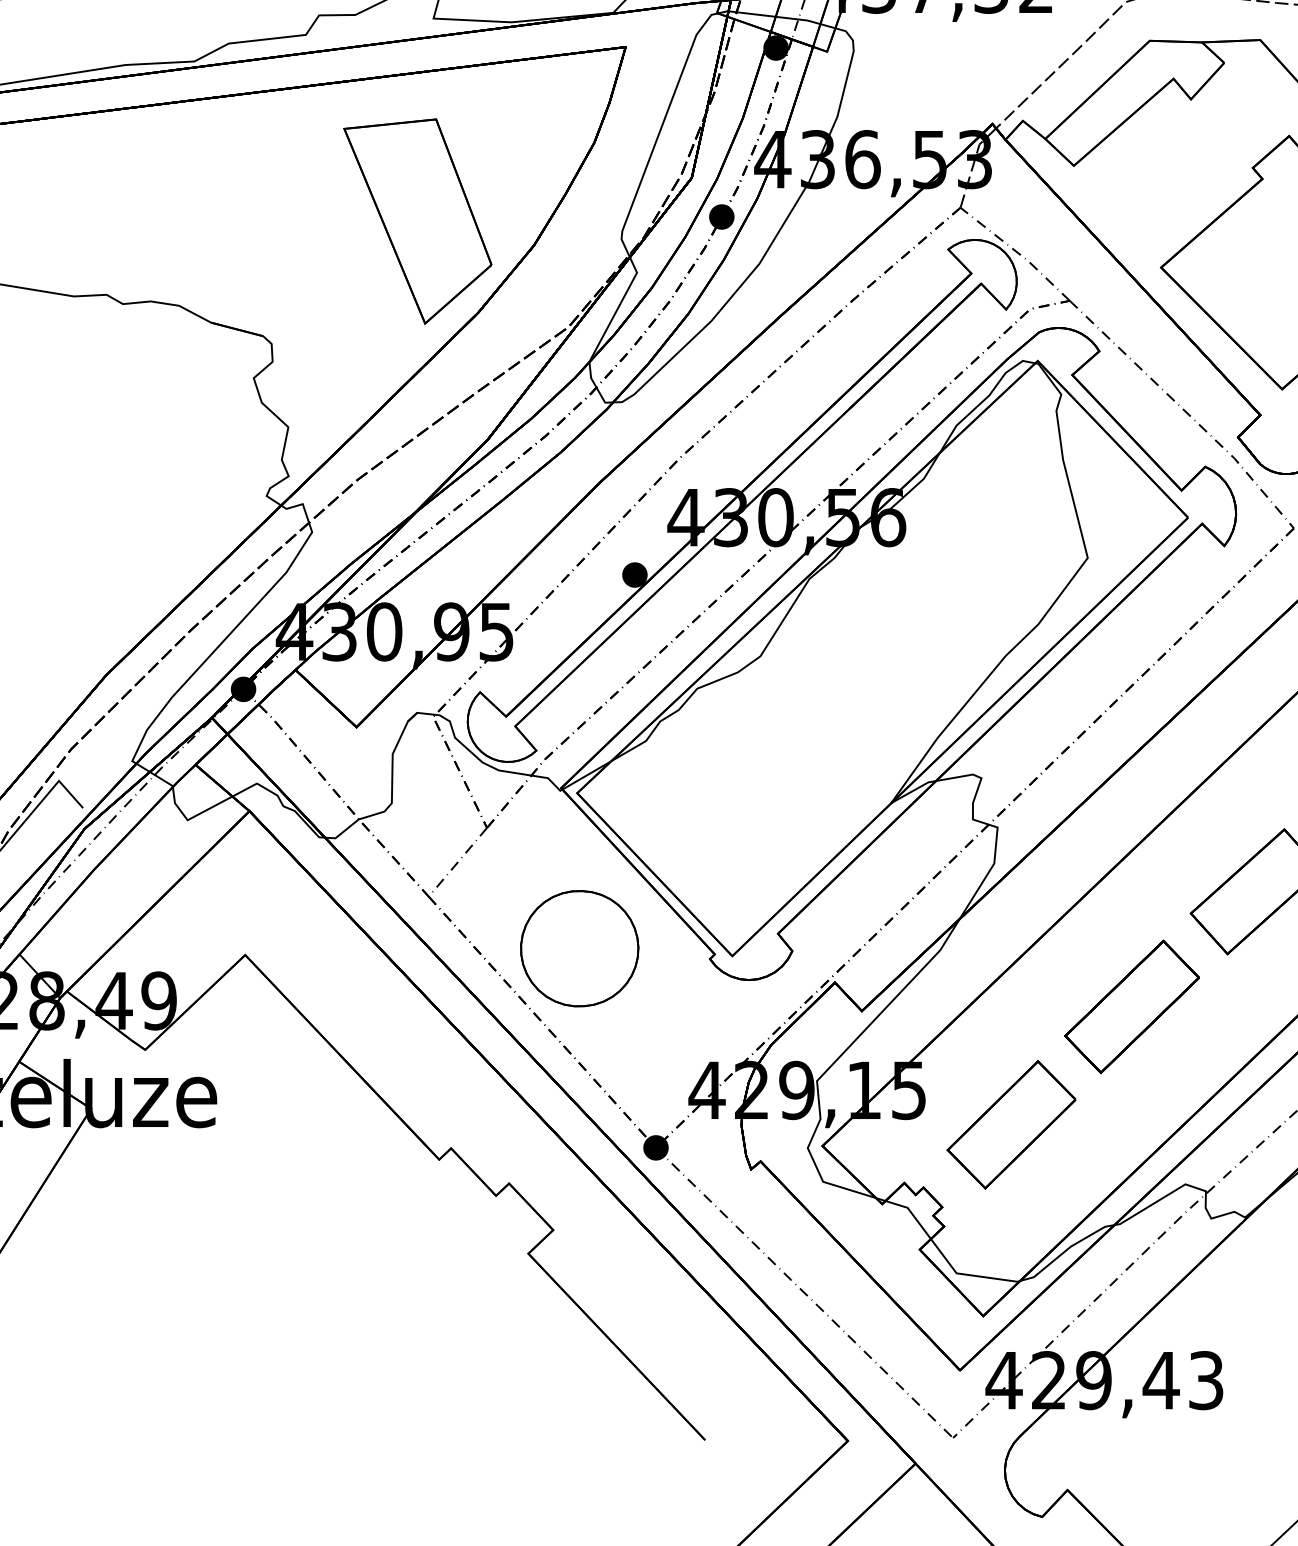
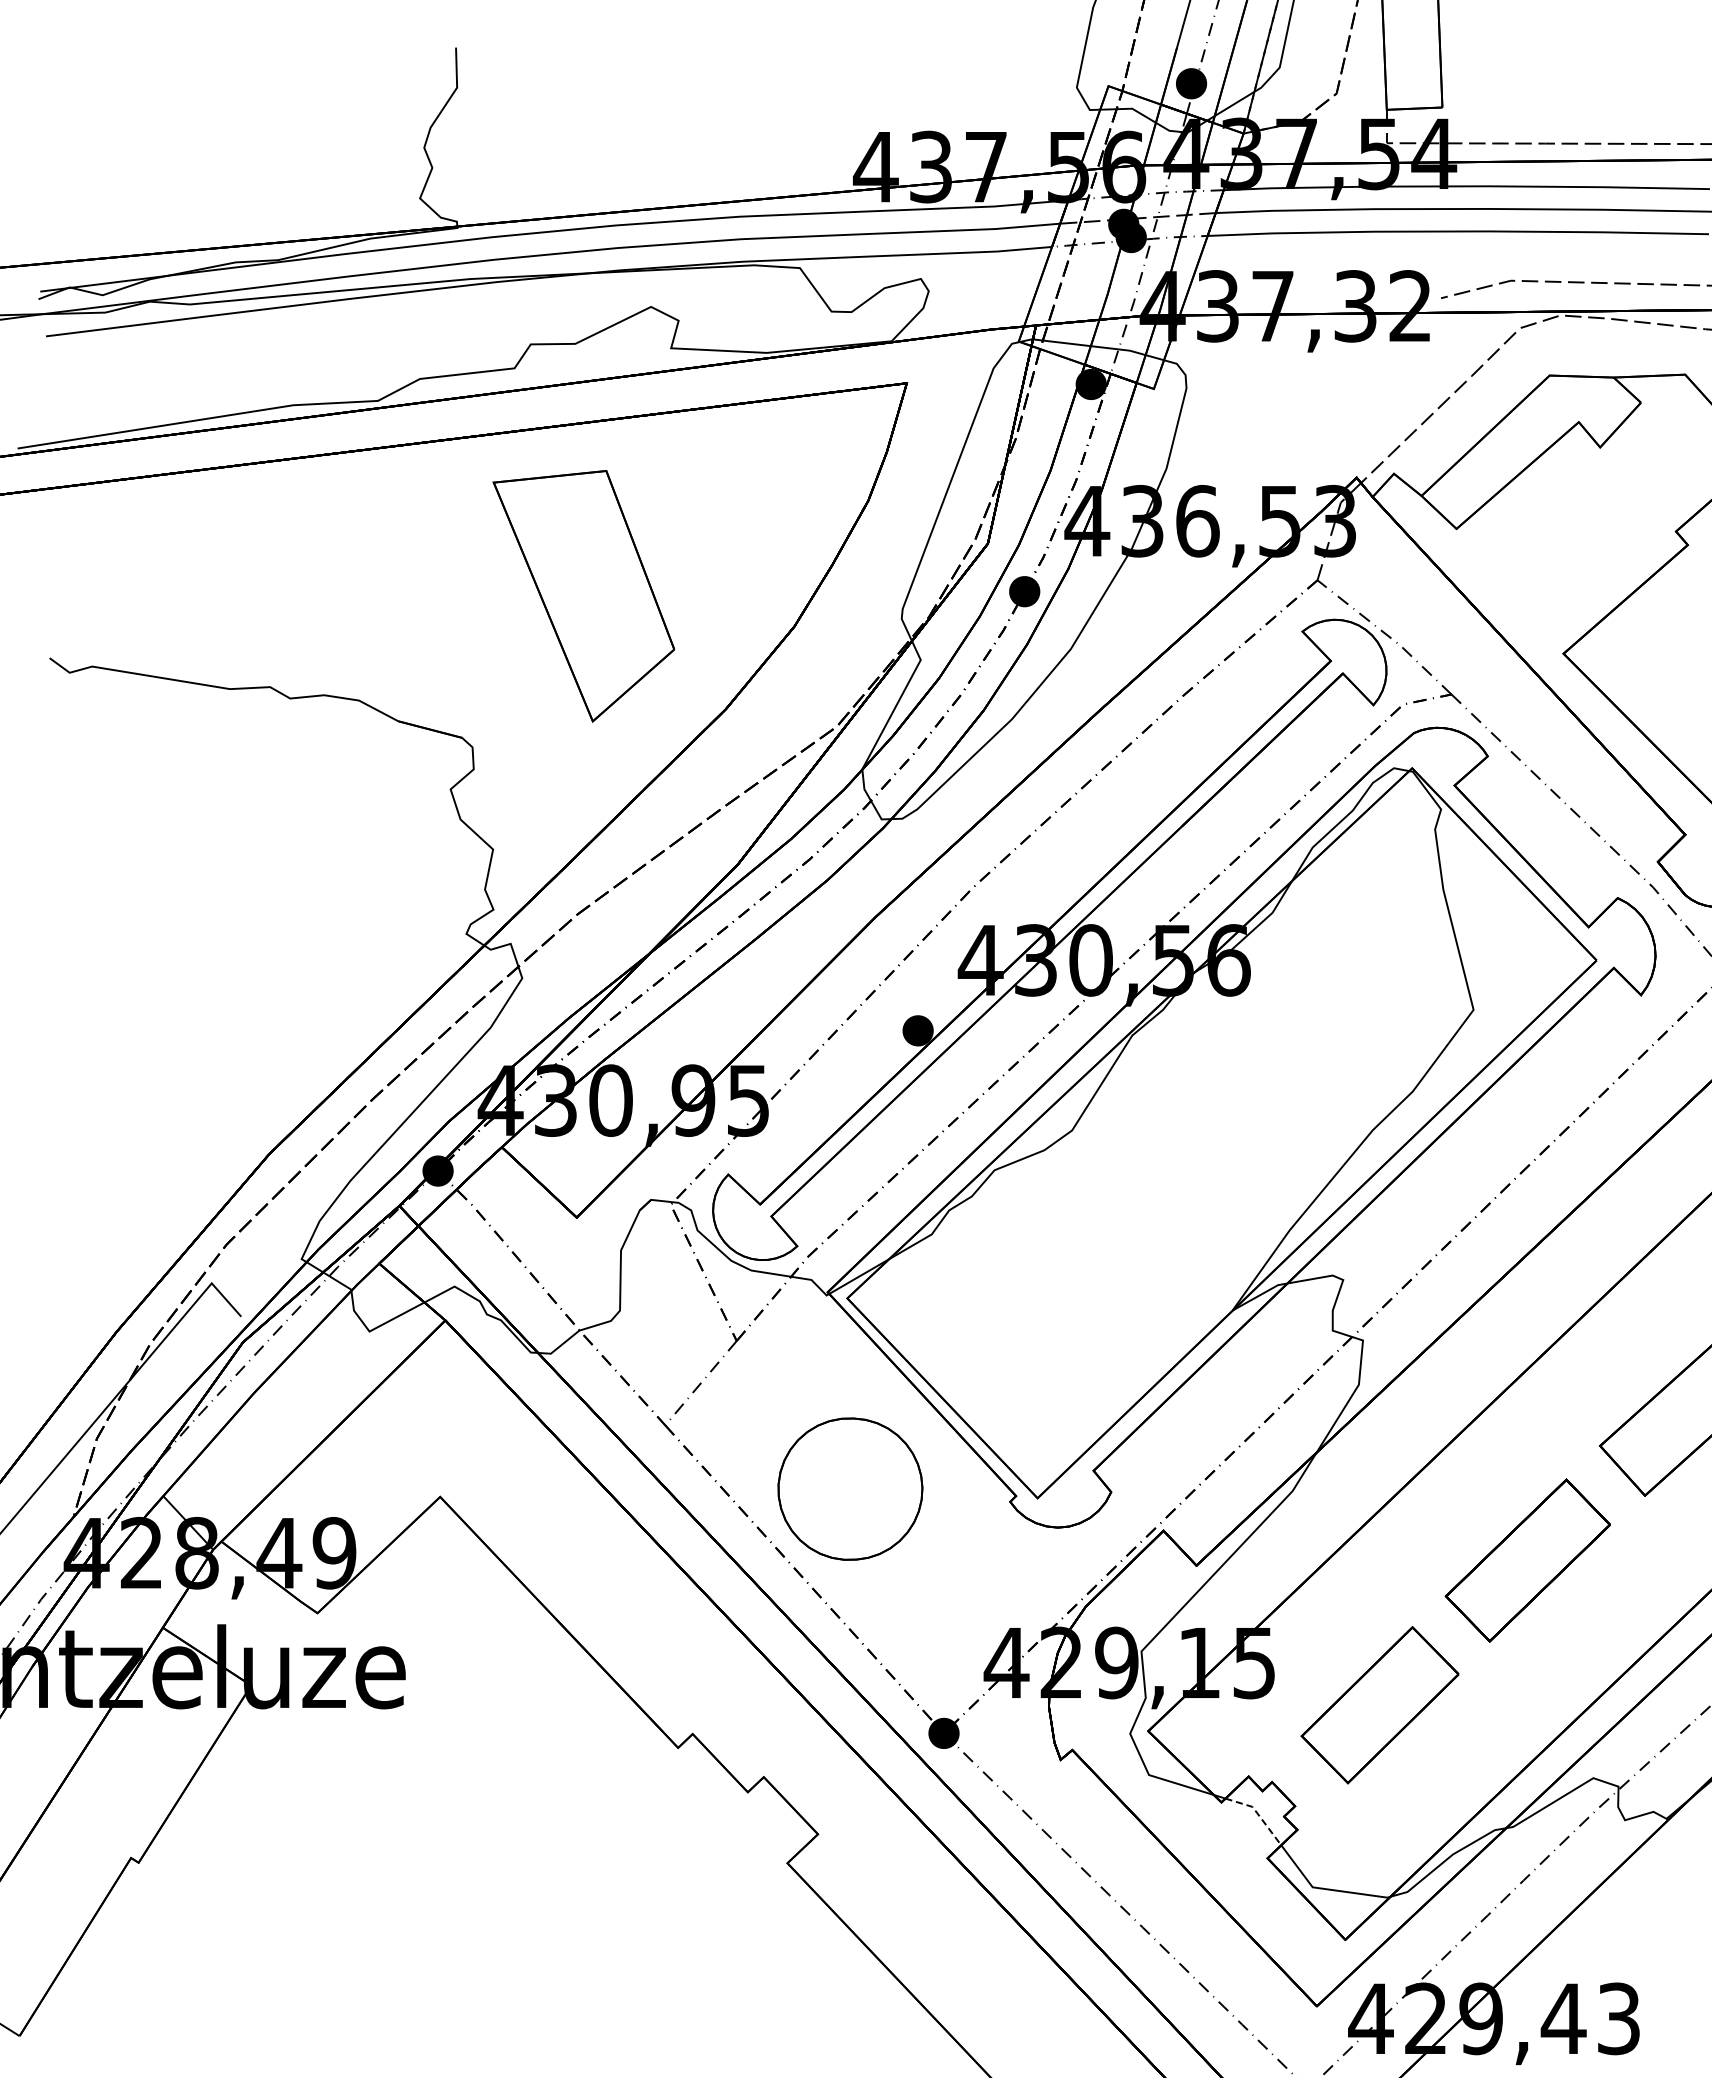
part: (417, 221) -> (583, 596), moved
line: (911, 1213) -> (1257, 1814), solid -> dashed

